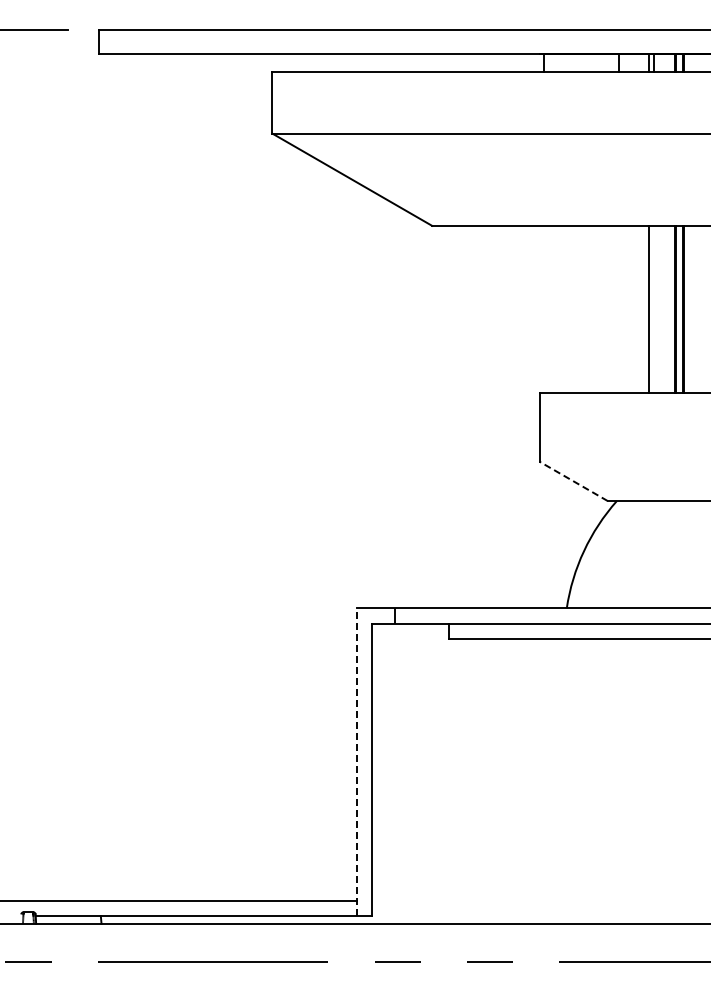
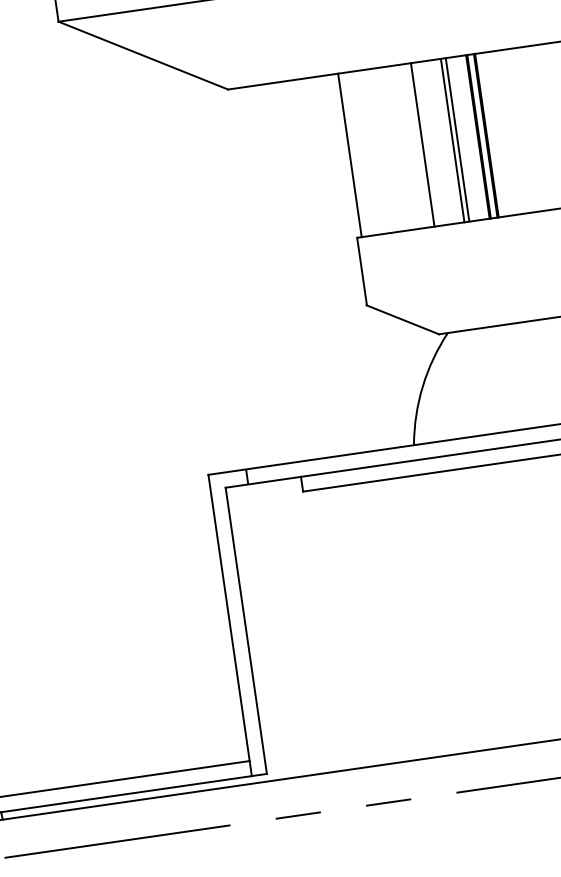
line: (544, 308) -> (349, 154), added
line: (618, 308) -> (422, 144), added
line: (654, 308) -> (457, 139), added
line: (573, 481) -> (402, 319), dashed -> solid
line: (356, 762) -> (229, 625), dashed -> solid

